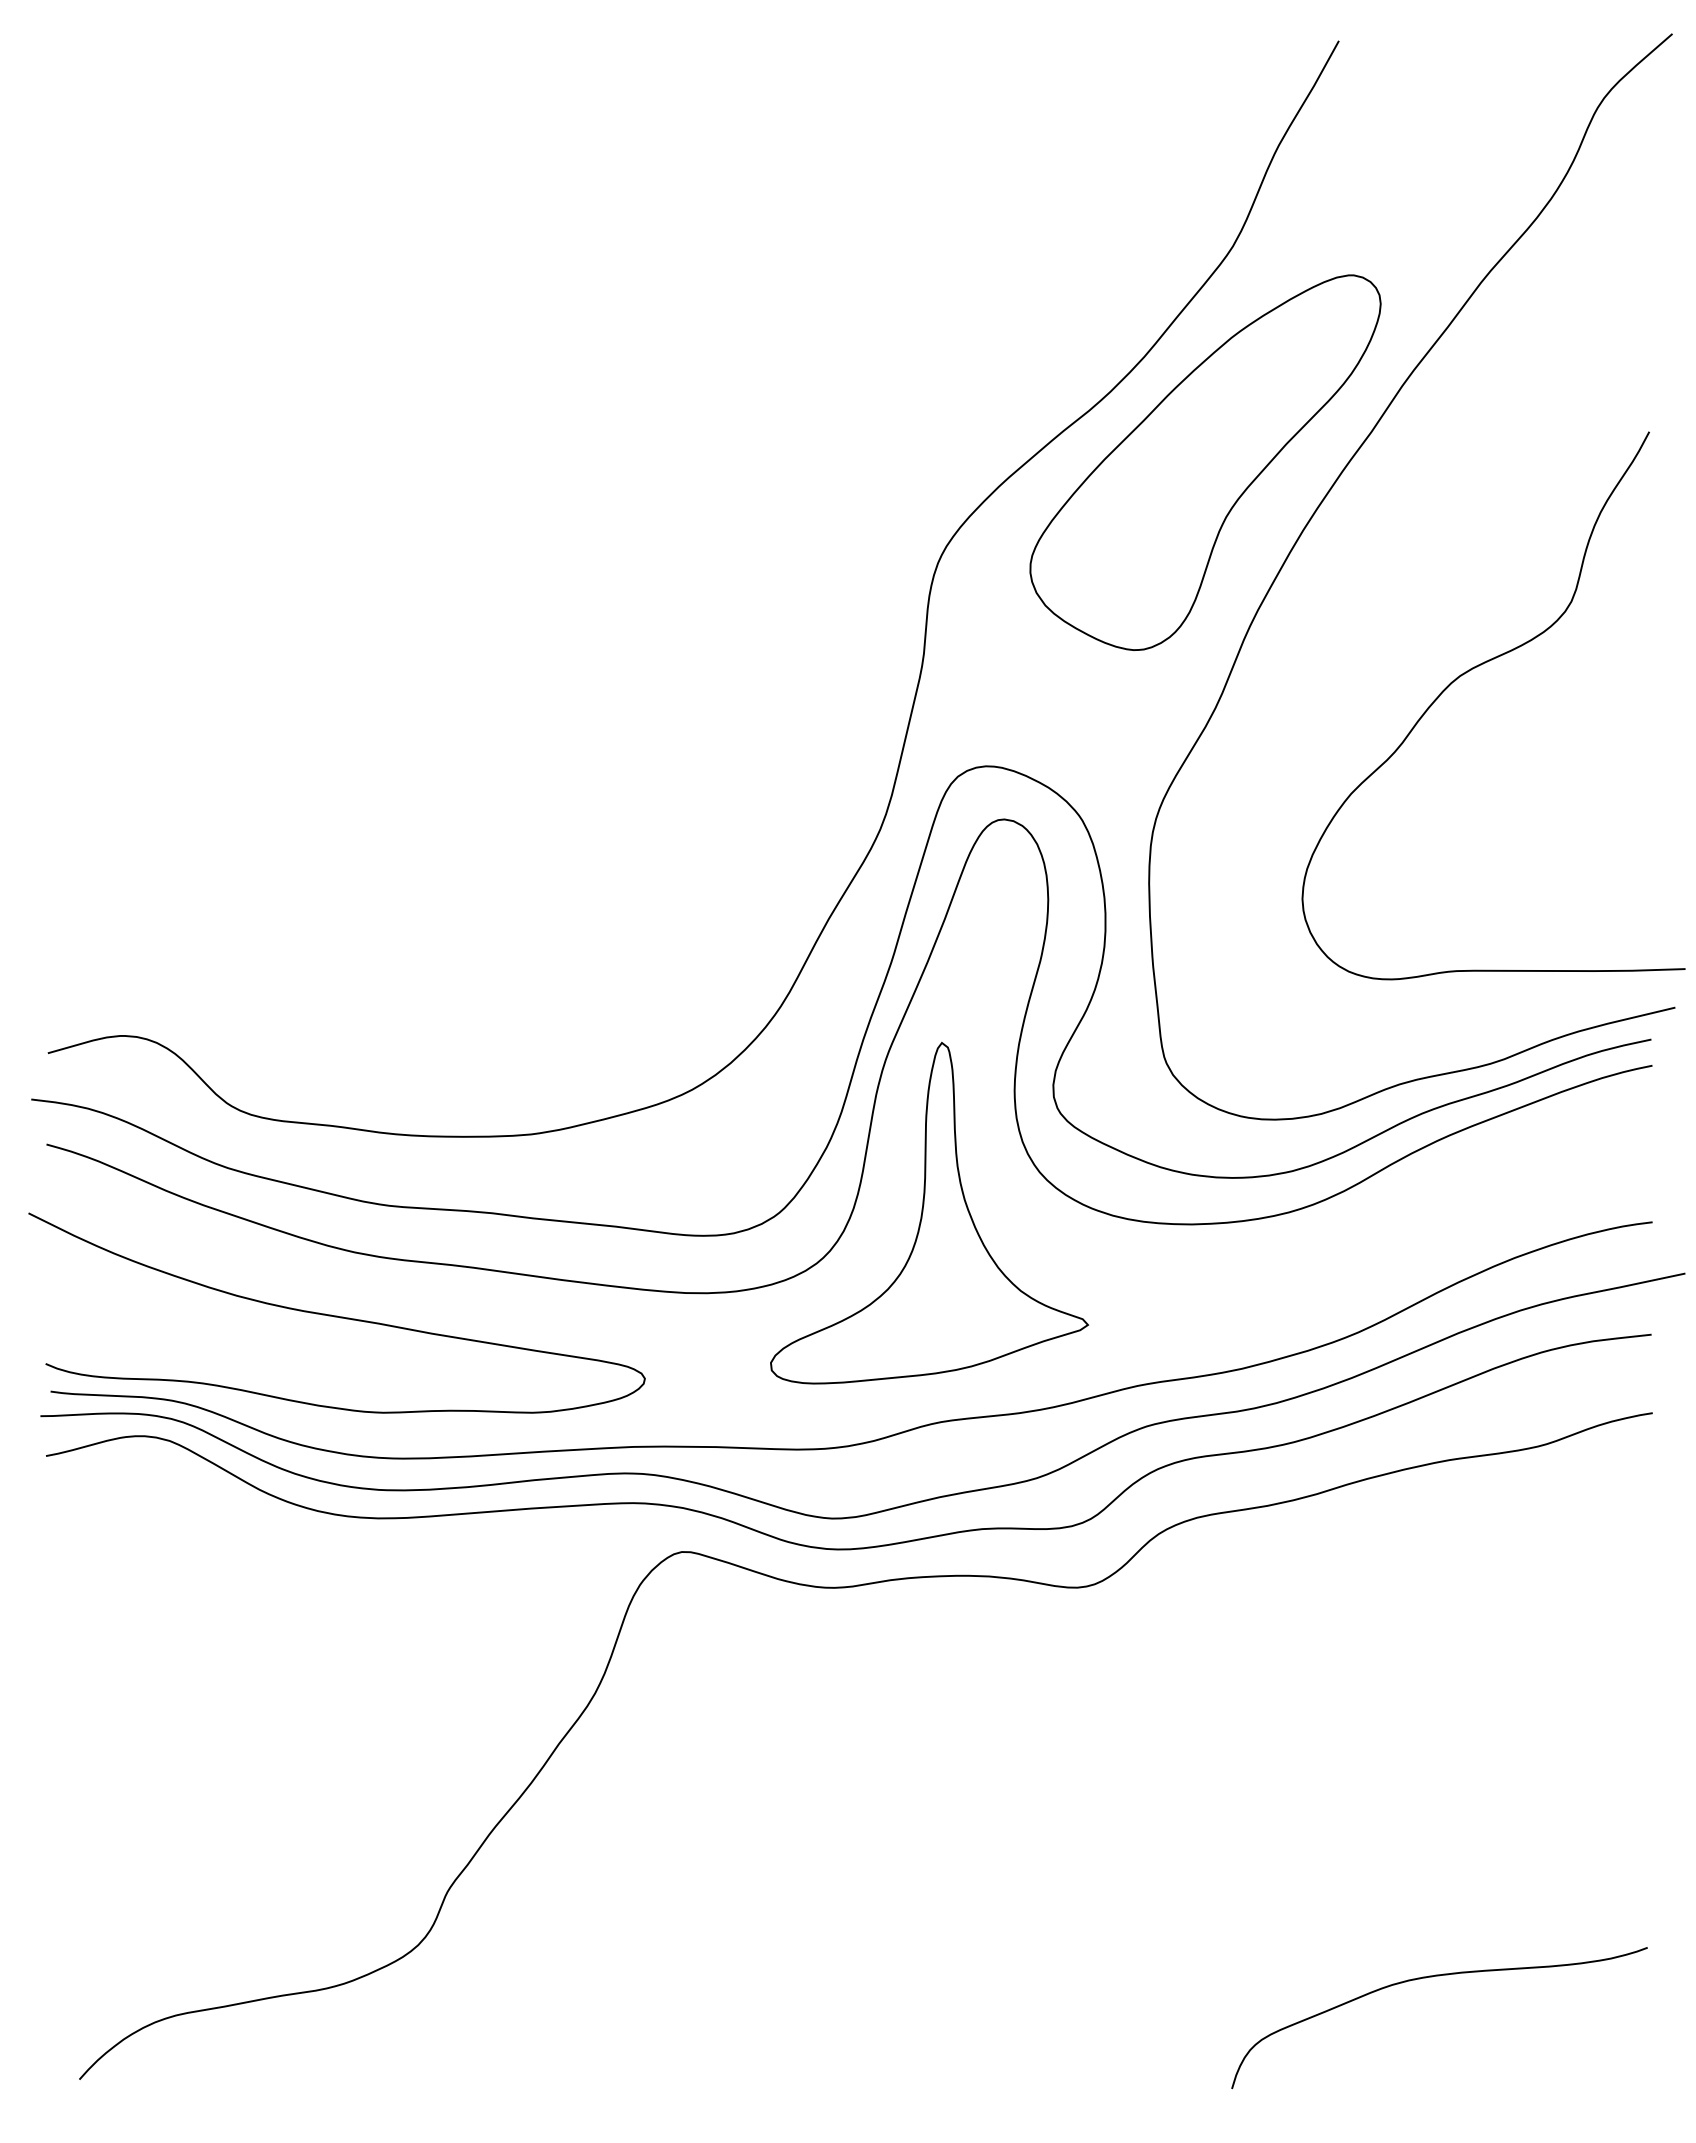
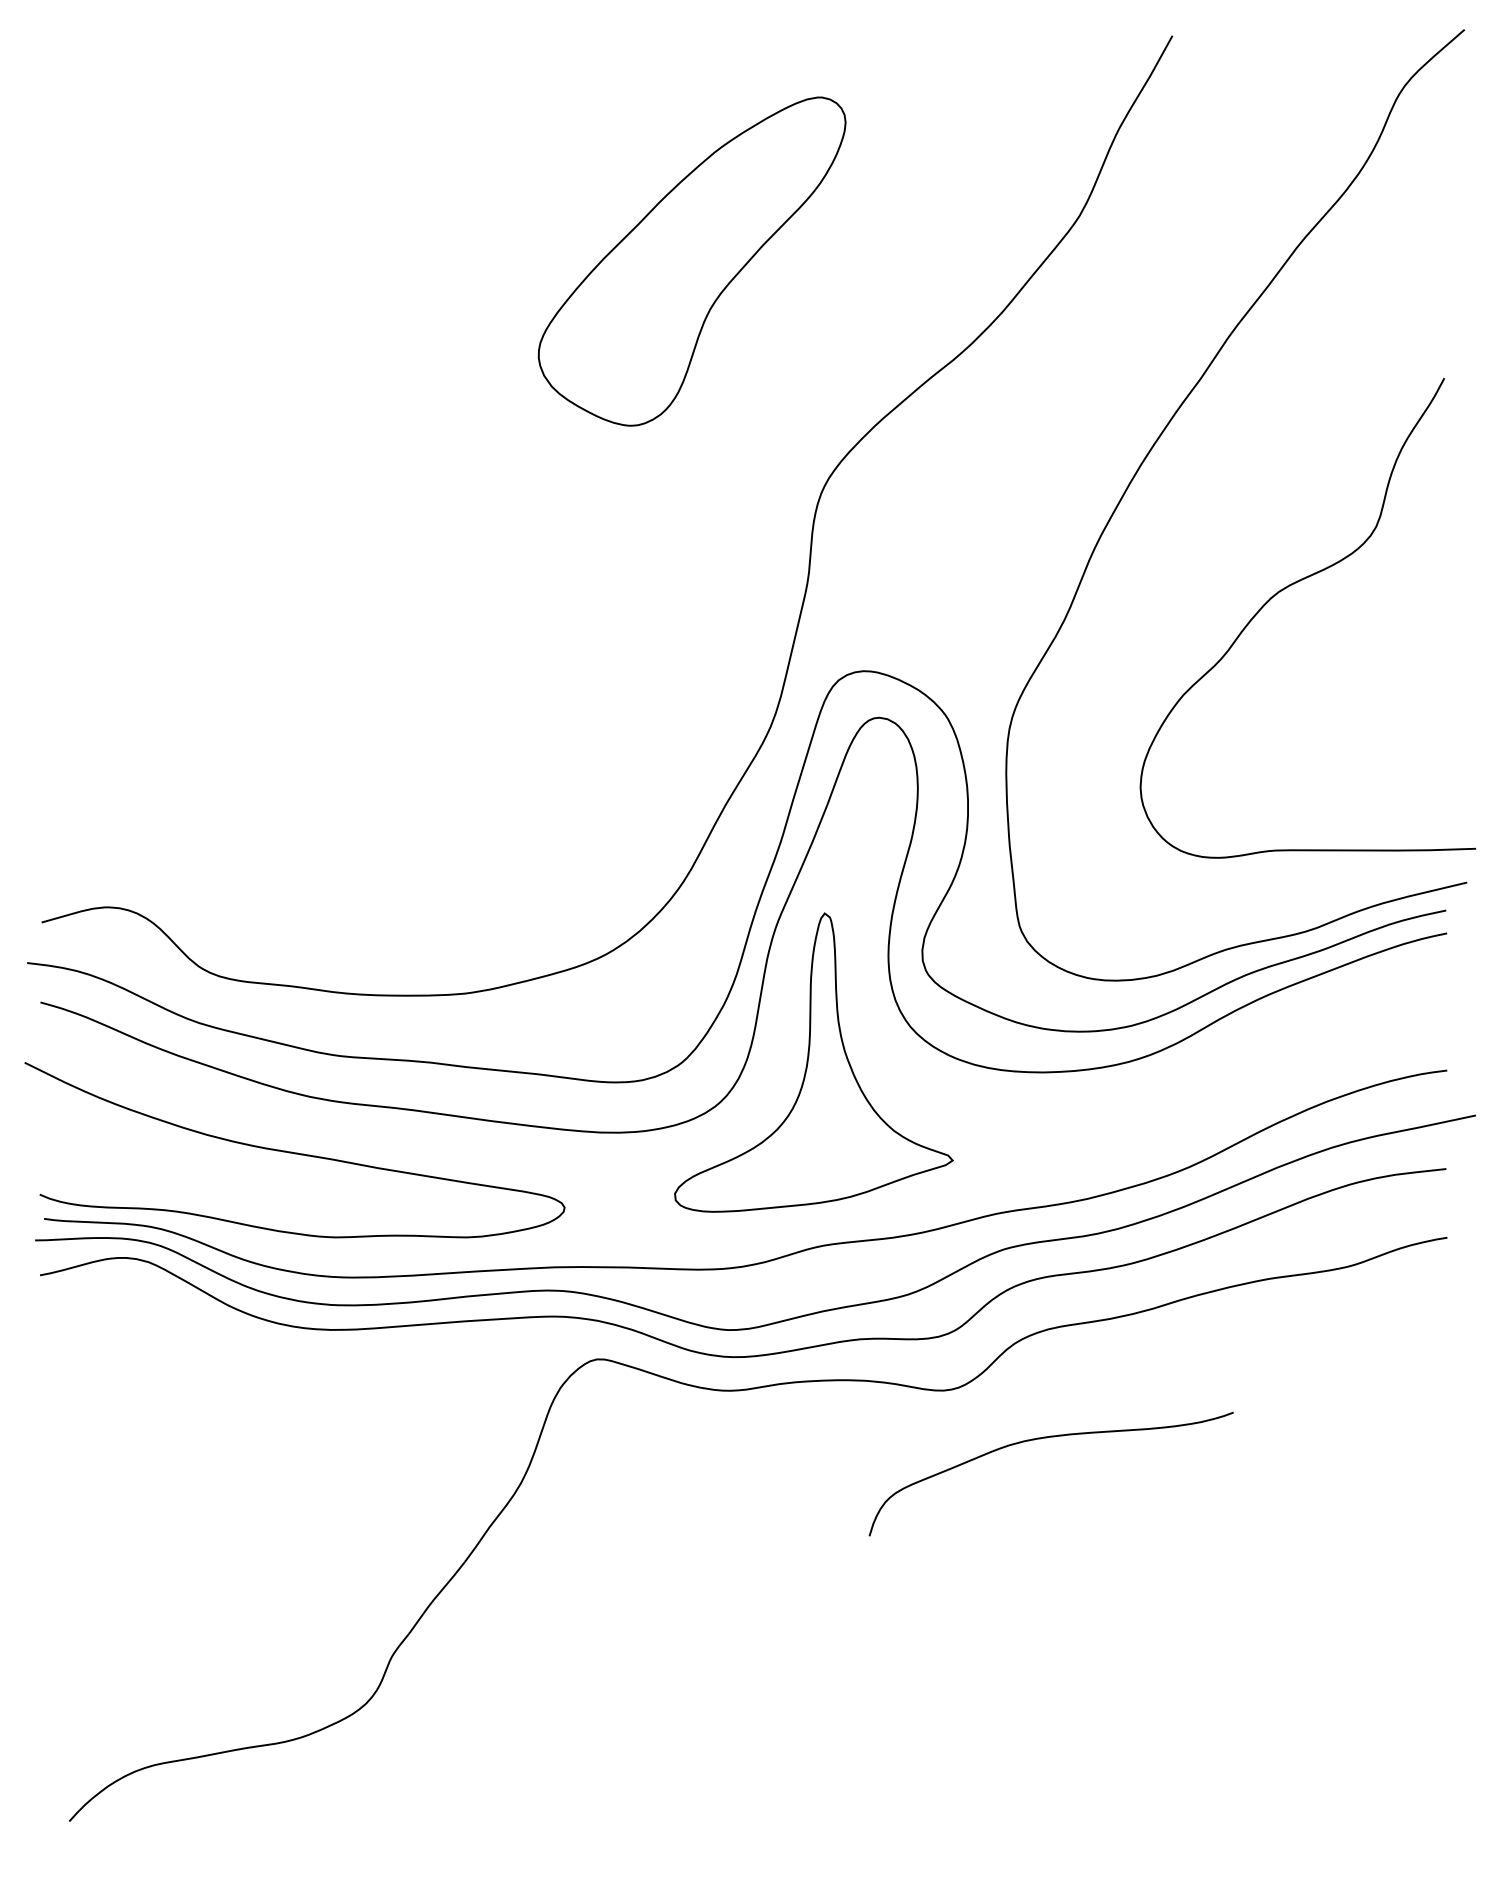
part: (1205, 462) -> (692, 261), moved
curve: (1432, 1977) -> (1045, 1438), moved

